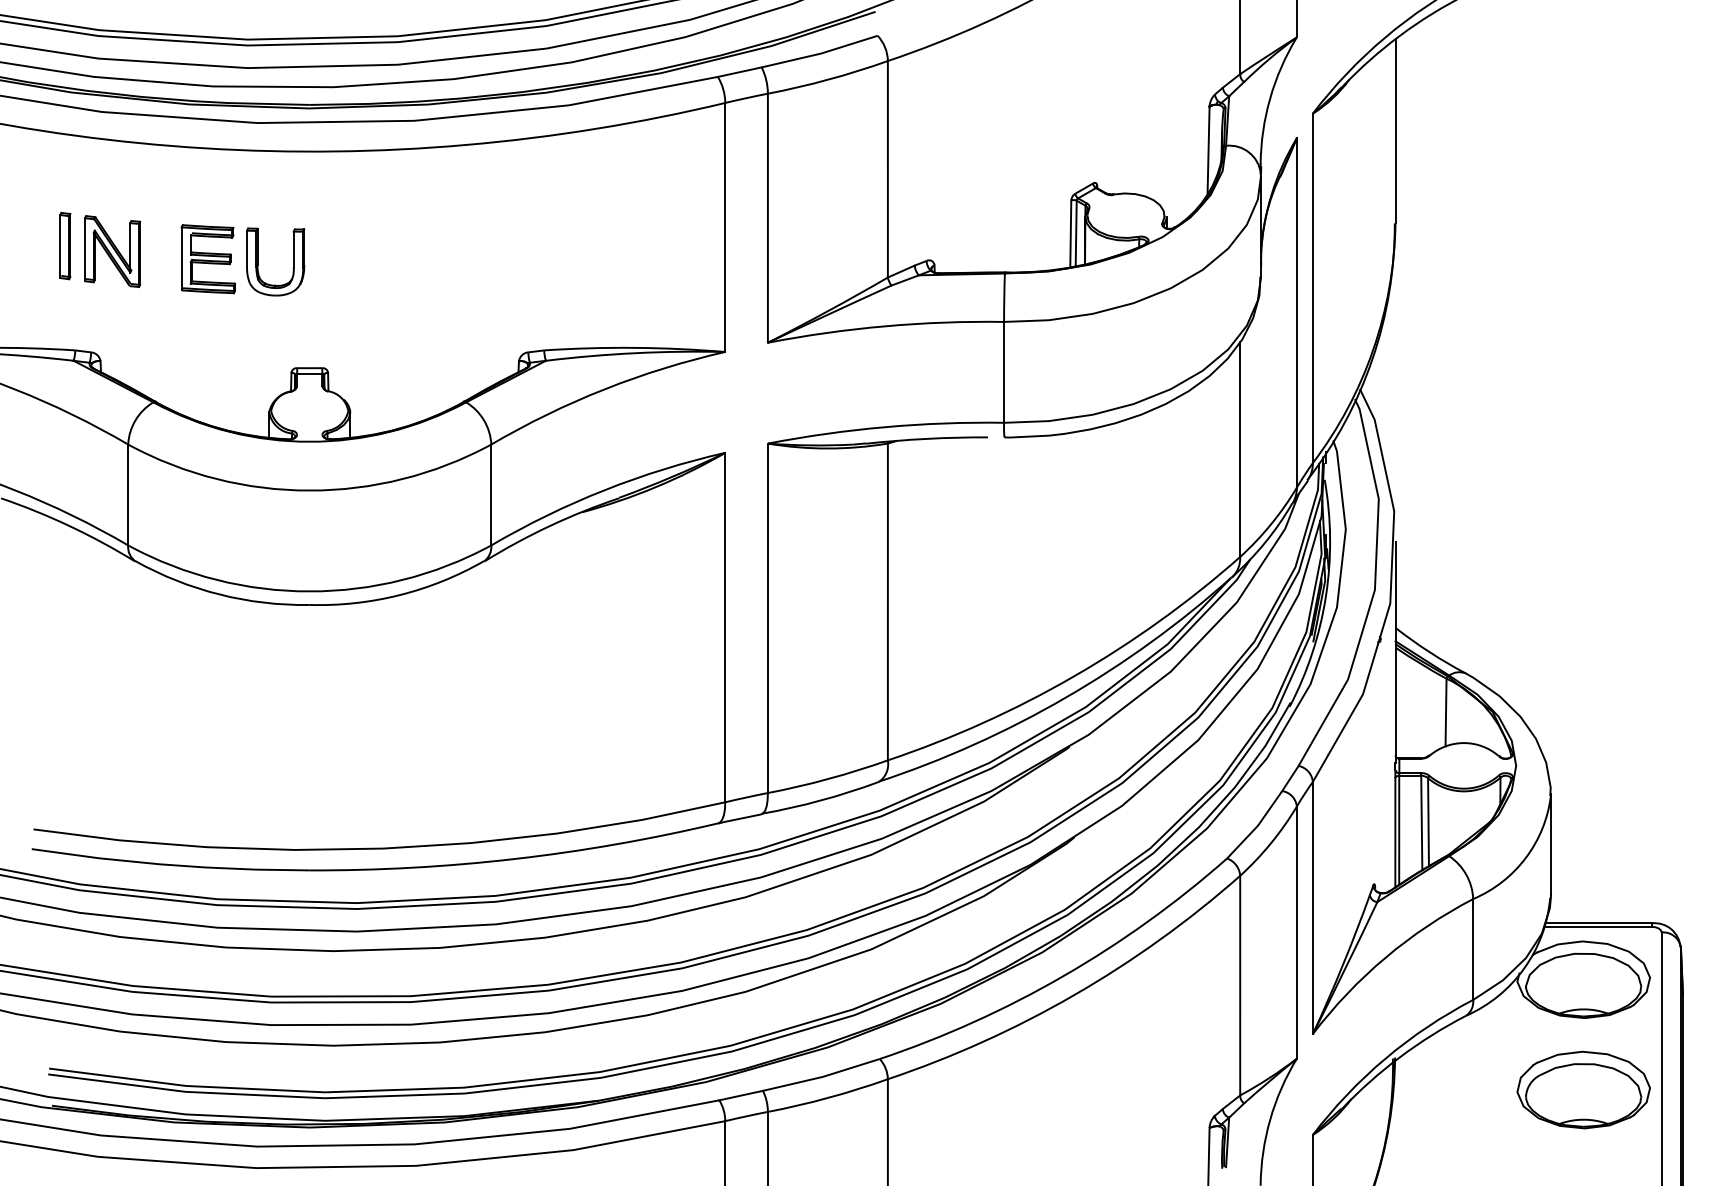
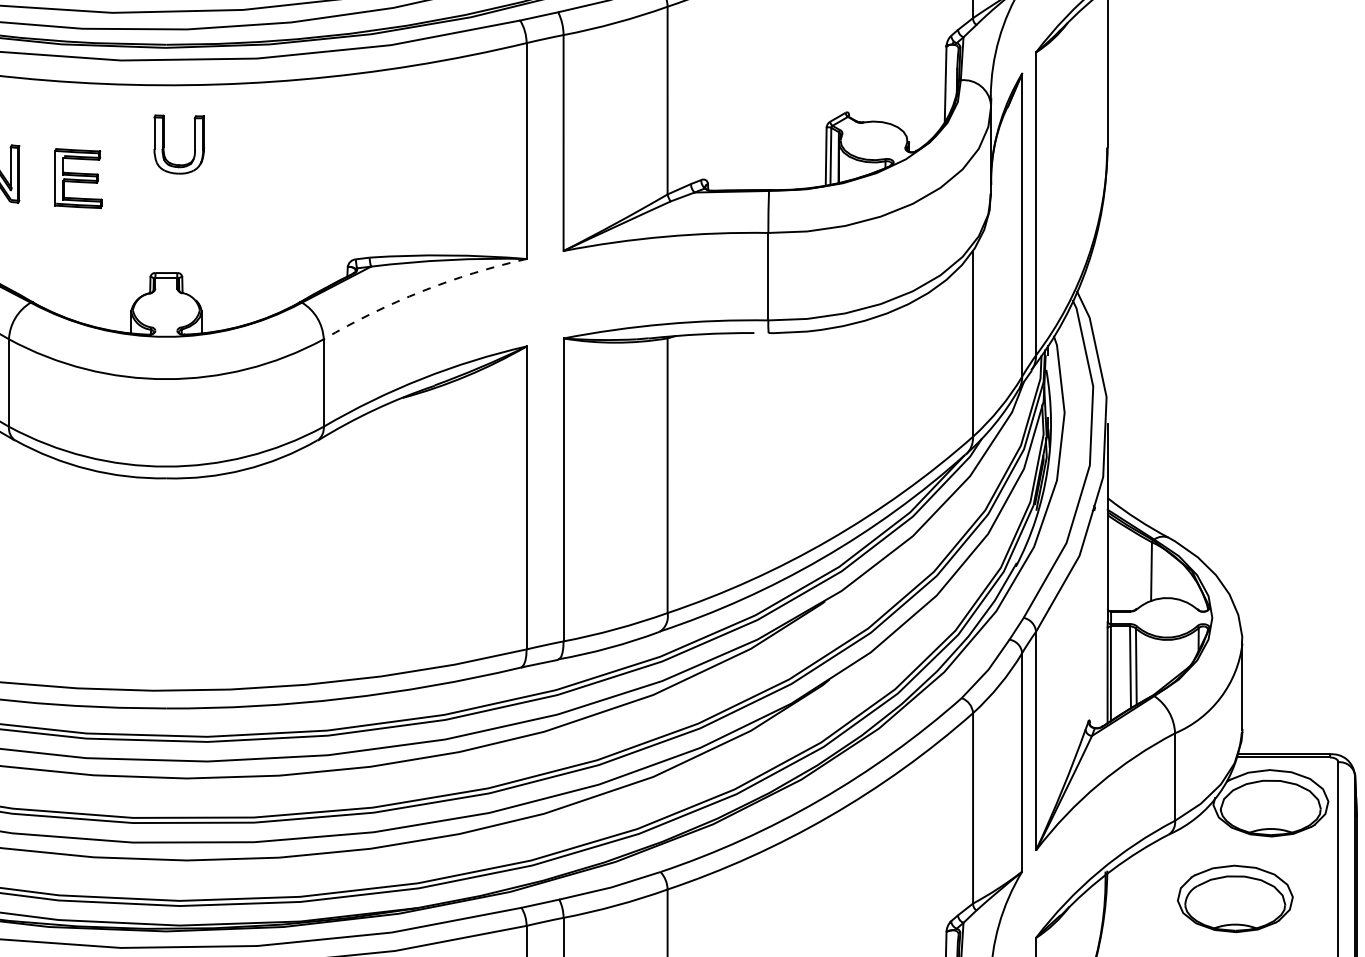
part: (258, 261) -> (164, 144), moved
arc: (604, 389) -> (421, 291), solid -> dashed
part: (1583, 1089) -> (1235, 898), moved

